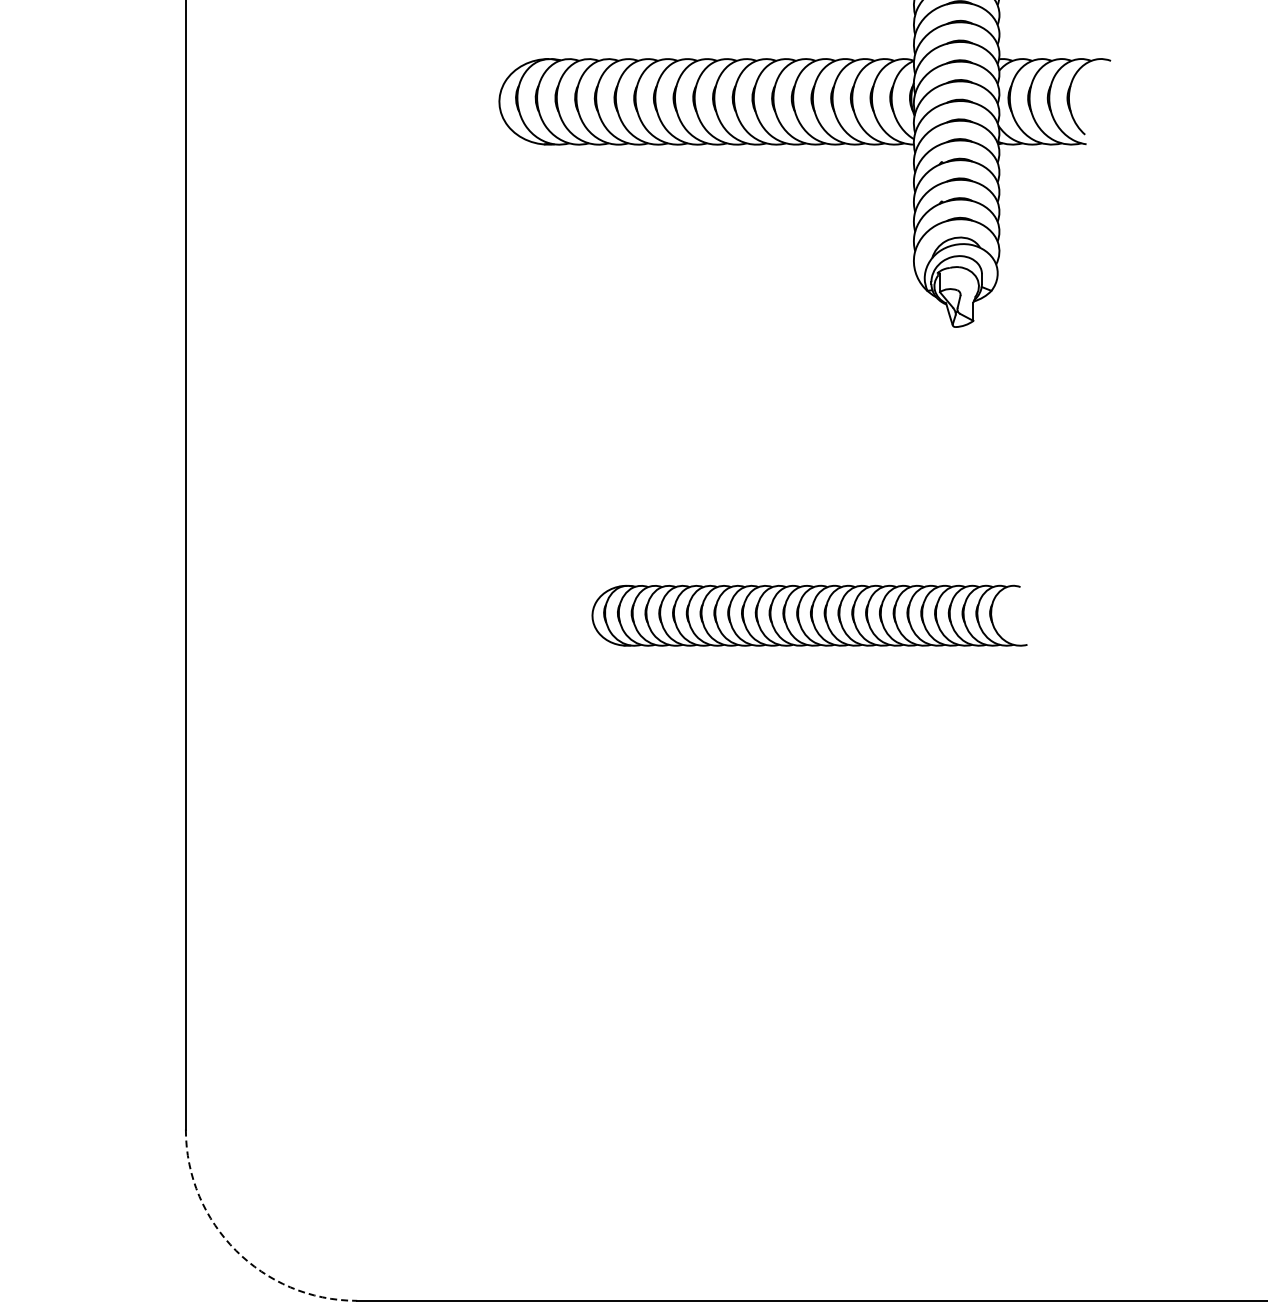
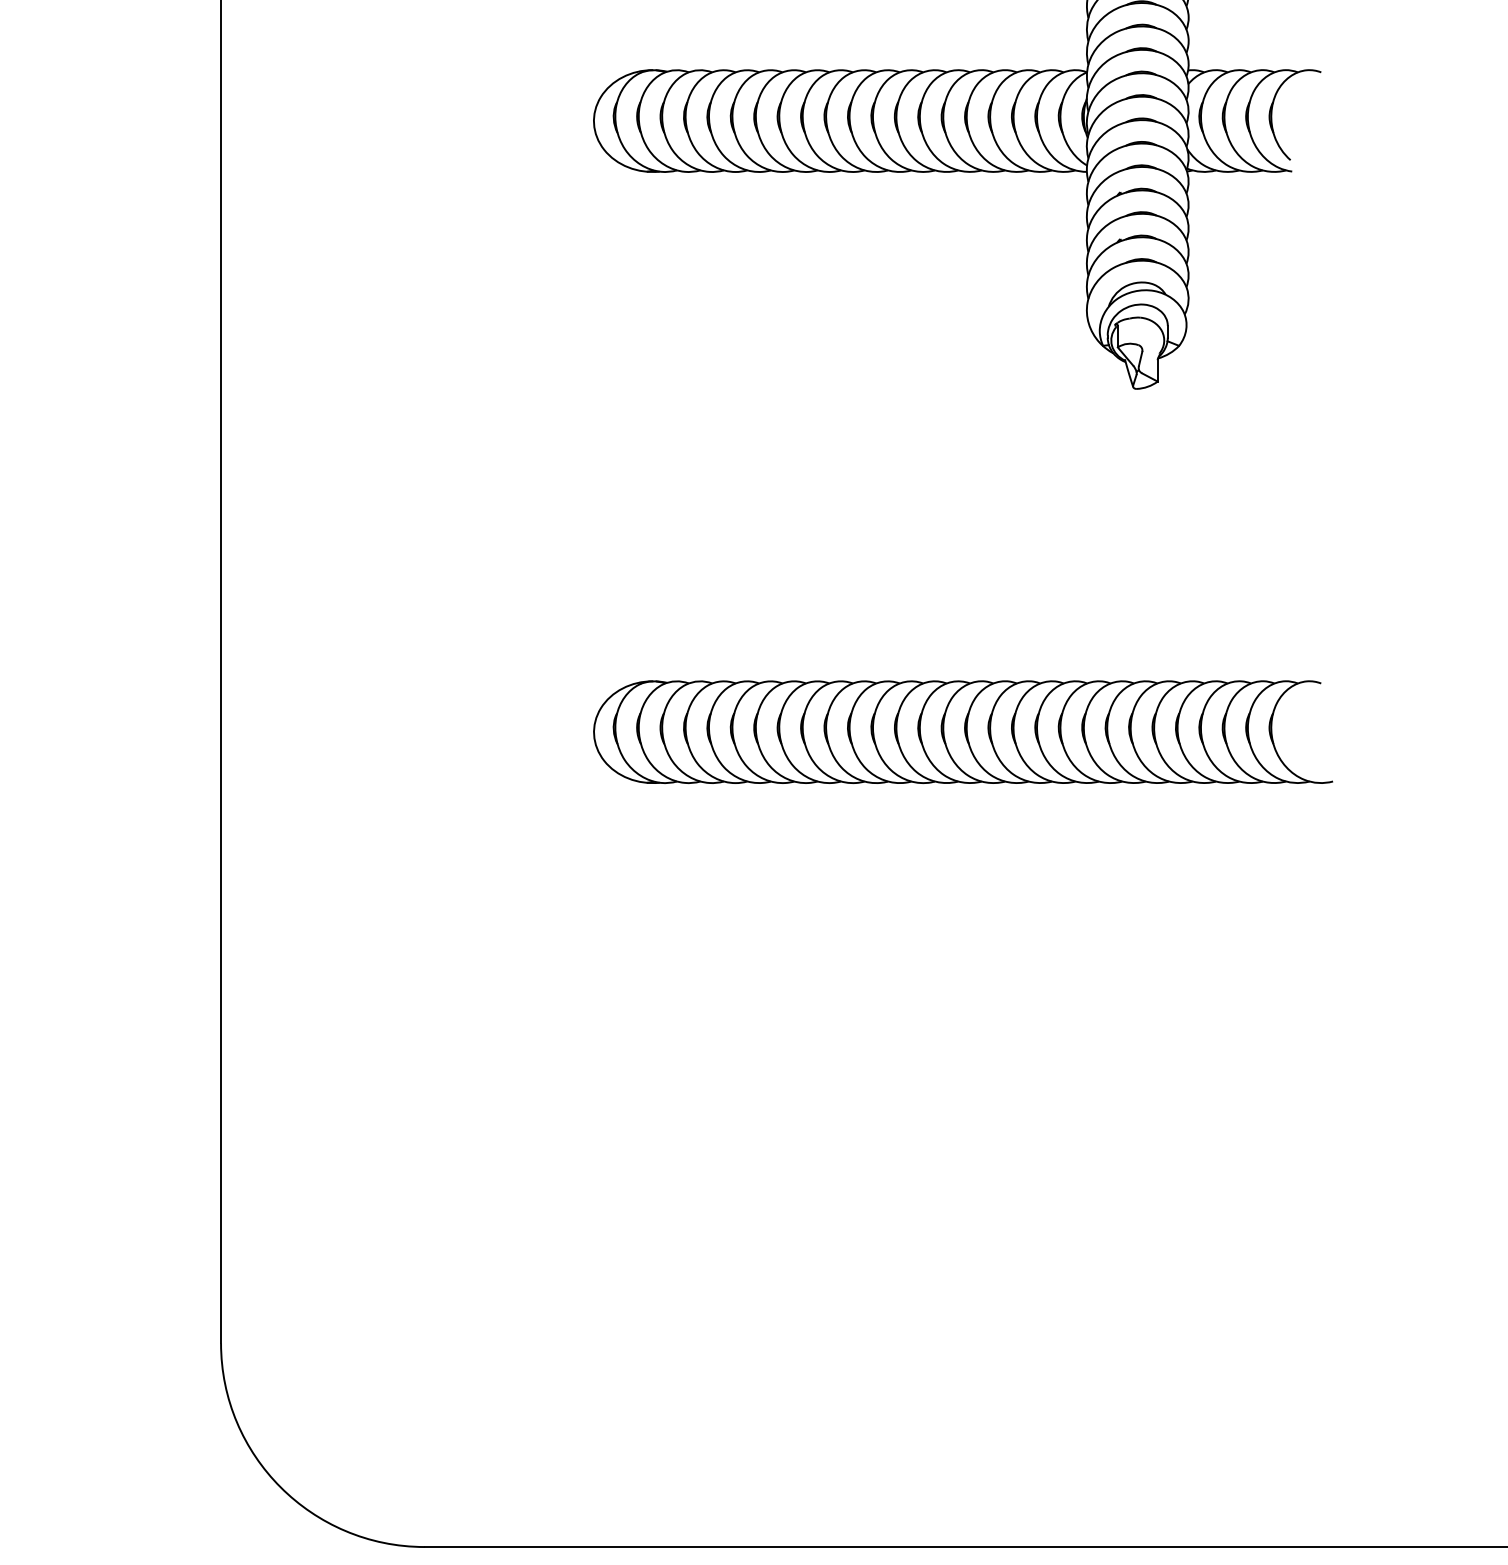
part: (809, 615) -> (962, 731), size x1.43
arc: (236, 1250) -> (281, 1487), dashed -> solid

